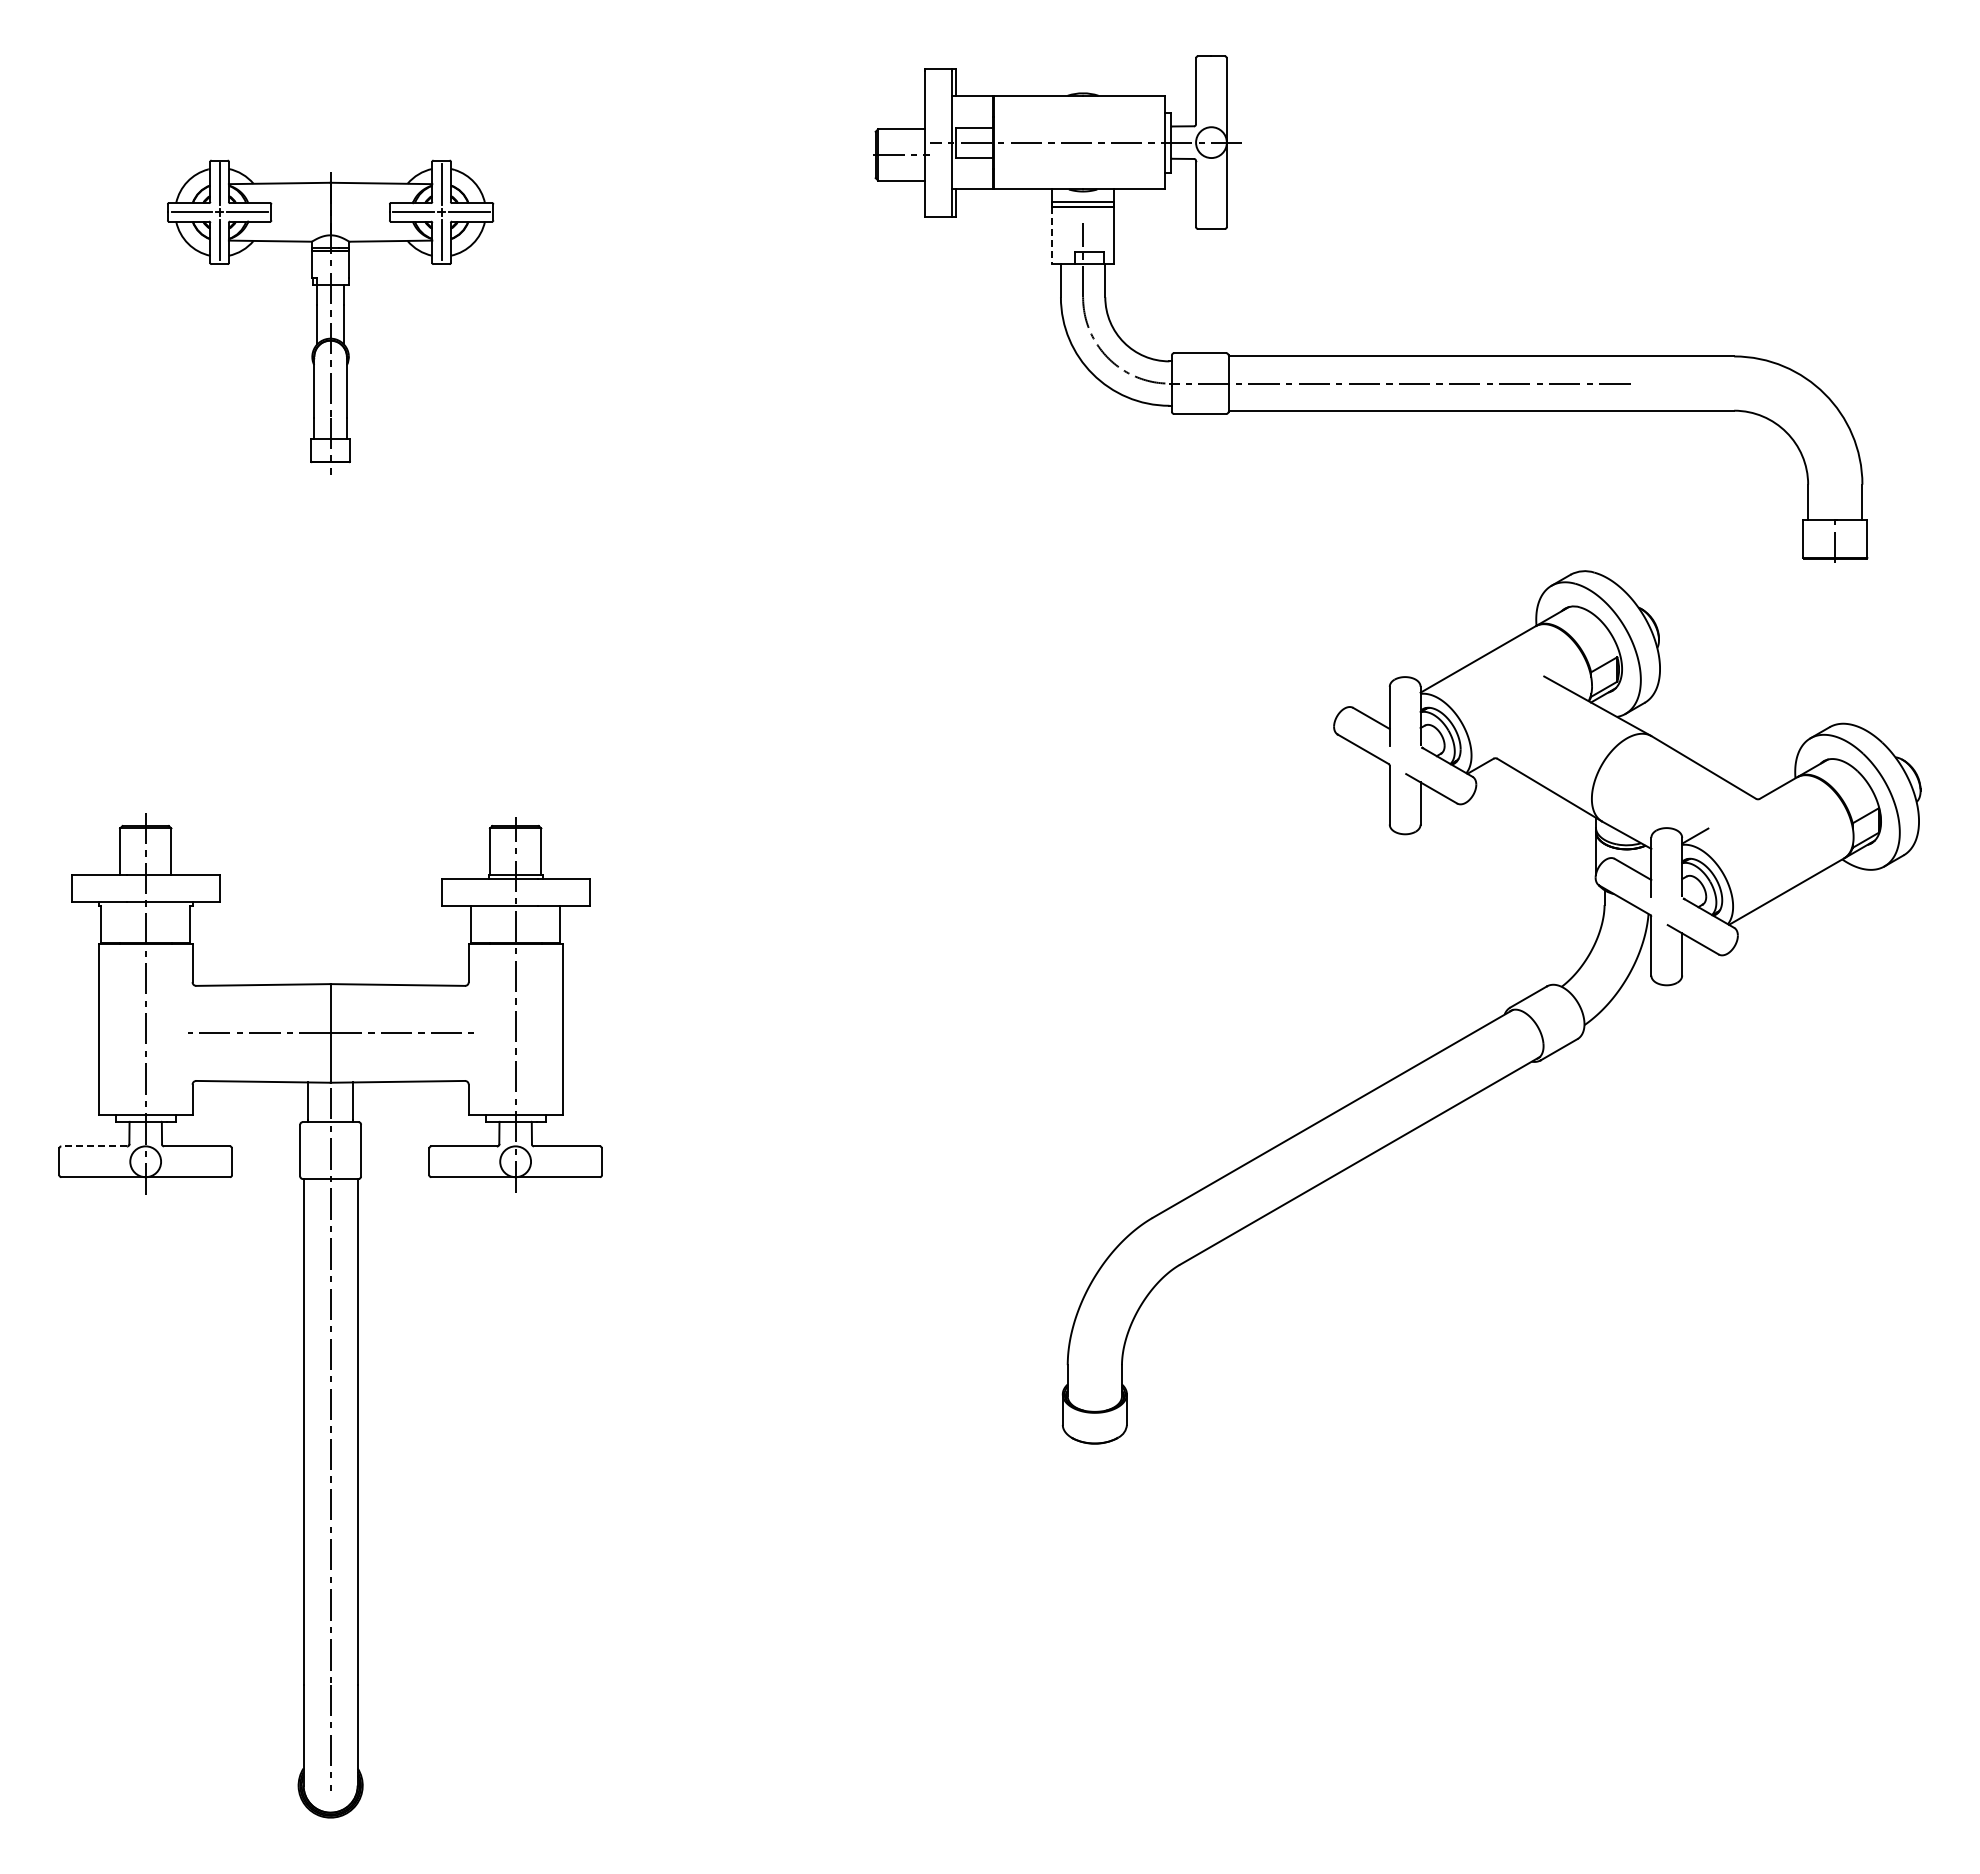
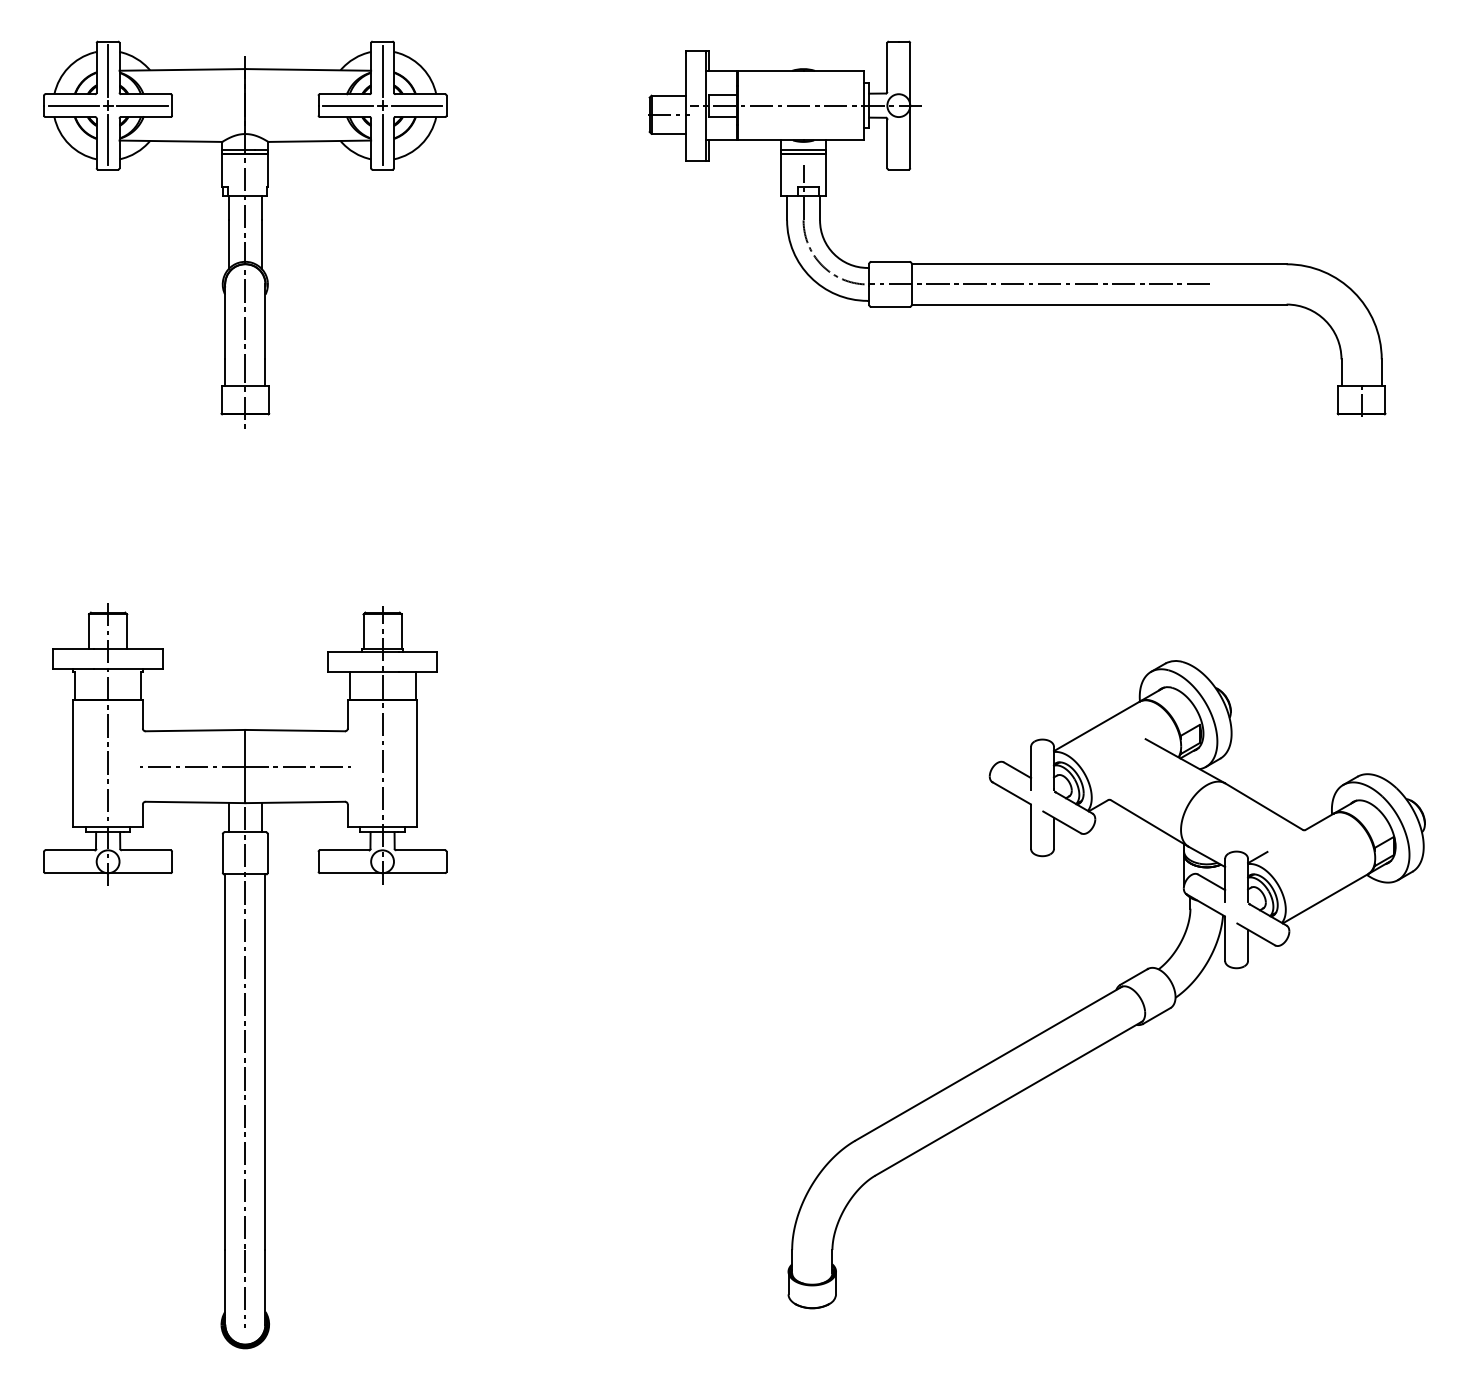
line: (1052, 236) -> (780, 175), dashed -> solid
part: (330, 316) -> (245, 234), size x1.67
part: (1497, 1017) -> (1111, 992), moved
line: (93, 1146) -> (69, 850), dashed -> solid

